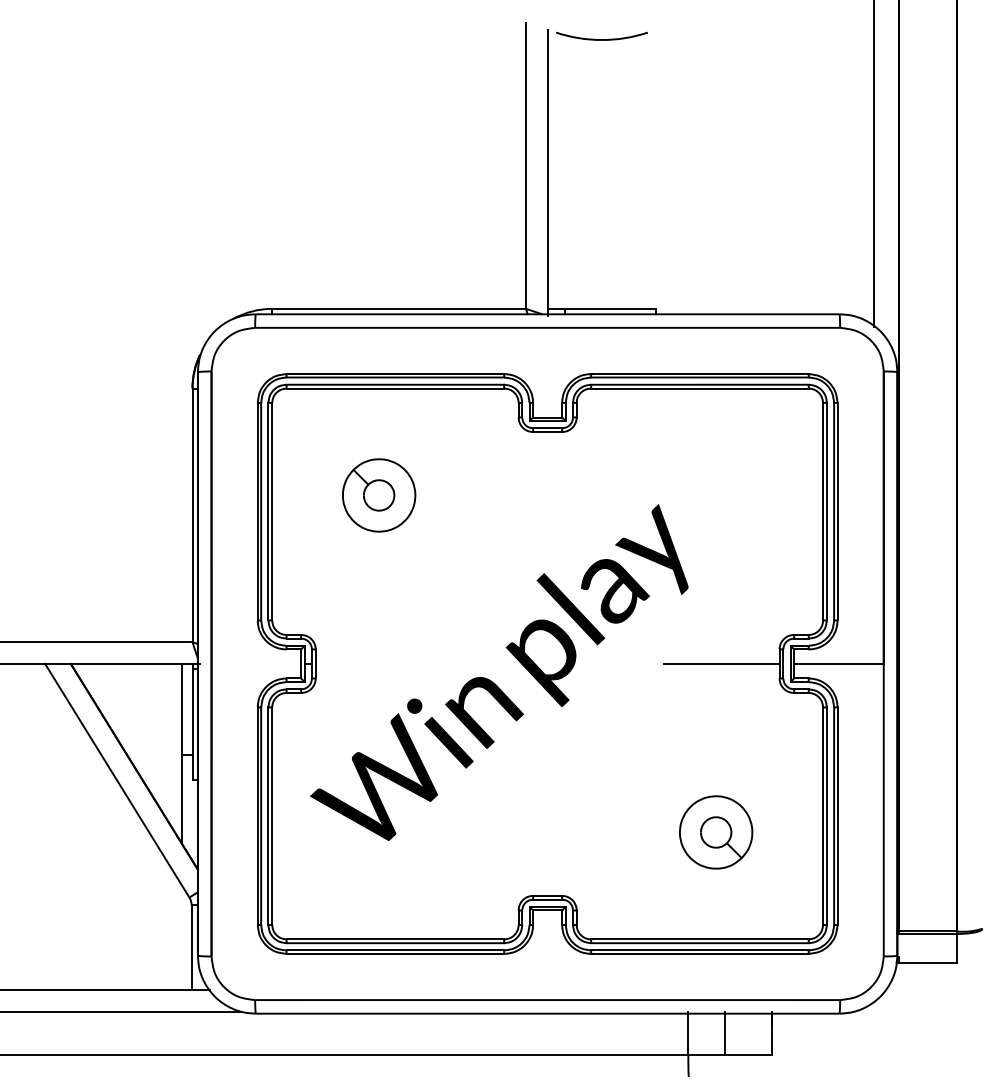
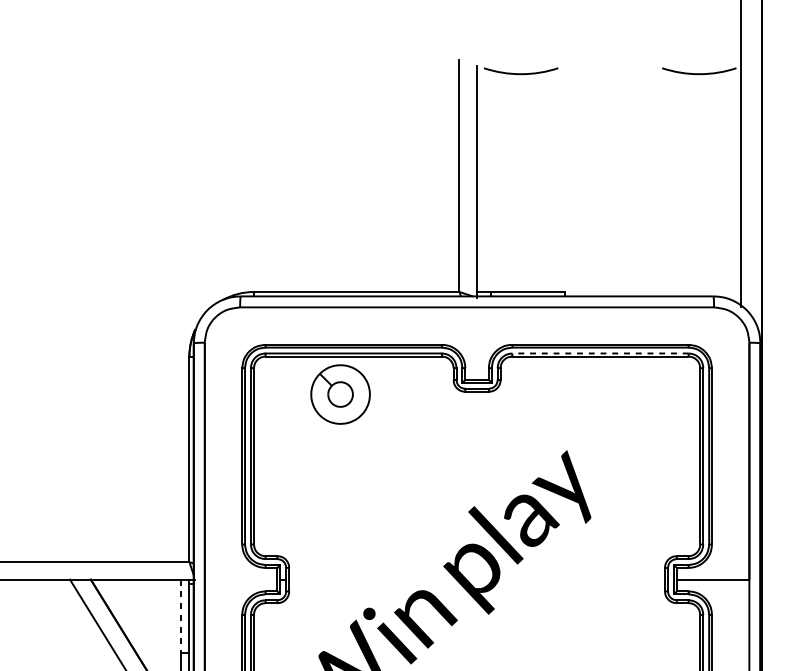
arc: (821, 39) -> (698, 73), added
line: (699, 384) -> (600, 353), solid -> dashed
part: (379, 495) -> (340, 394), moved
line: (721, 663) -> (617, 579), removed
line: (181, 709) -> (180, 616), solid -> dashed

